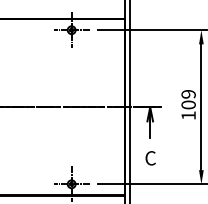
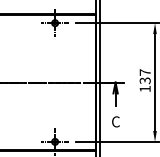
text: (188, 99) -> (145, 76), 109 -> 137

